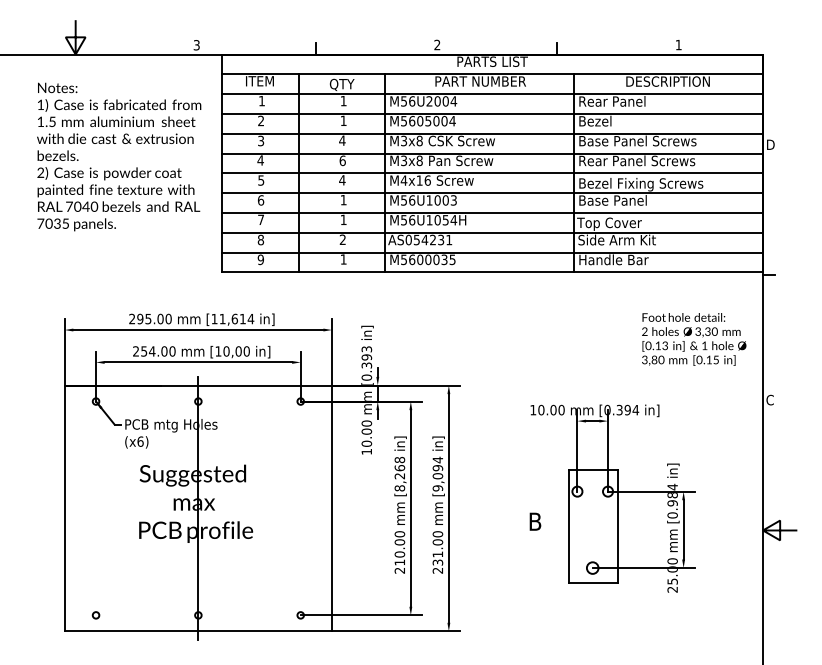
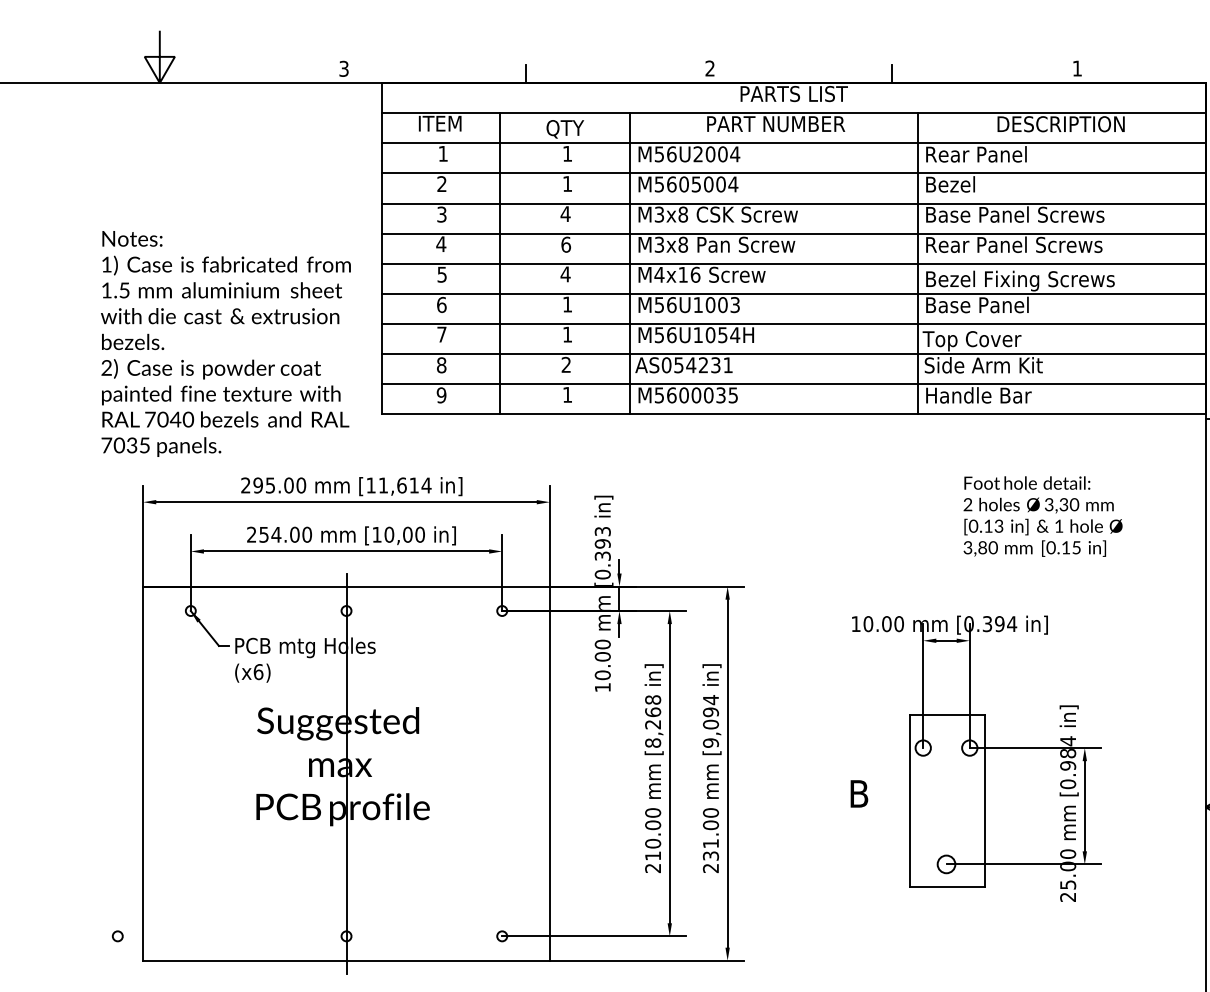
text: (119, 156) -> (226, 343), moved
text: (694, 339) -> (1043, 516), moved
circle: (95, 615) -> (116, 936), moved

